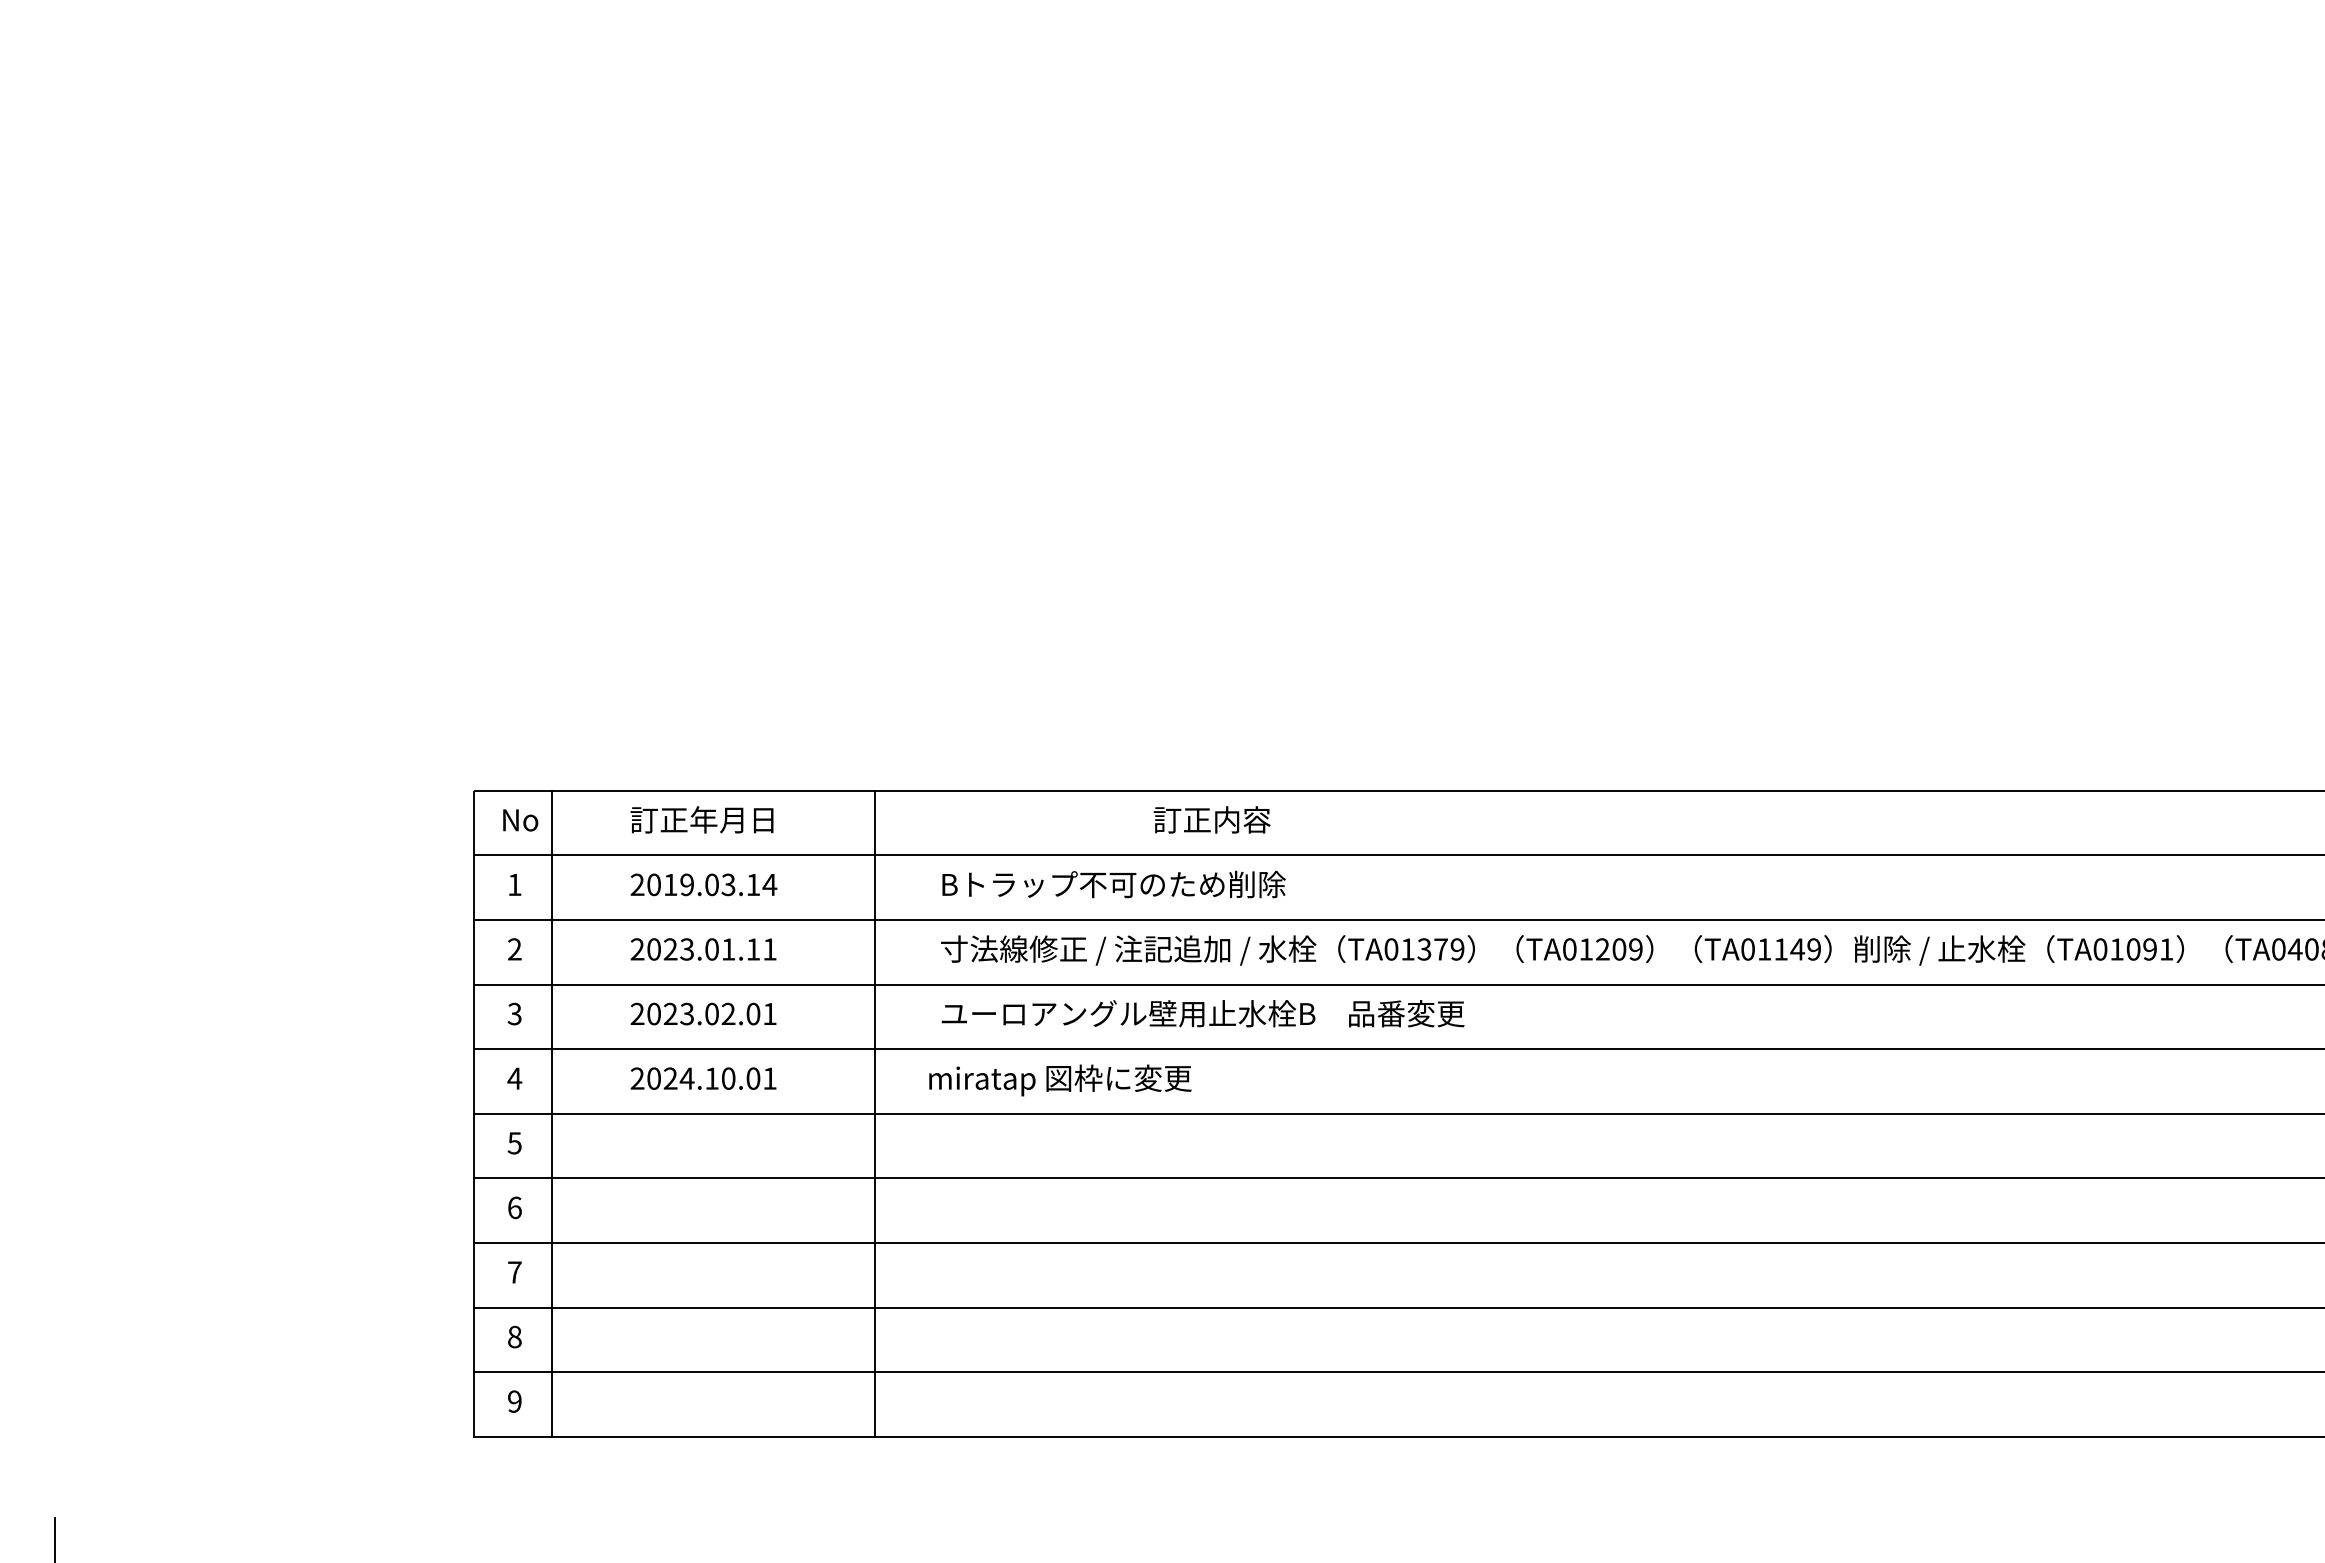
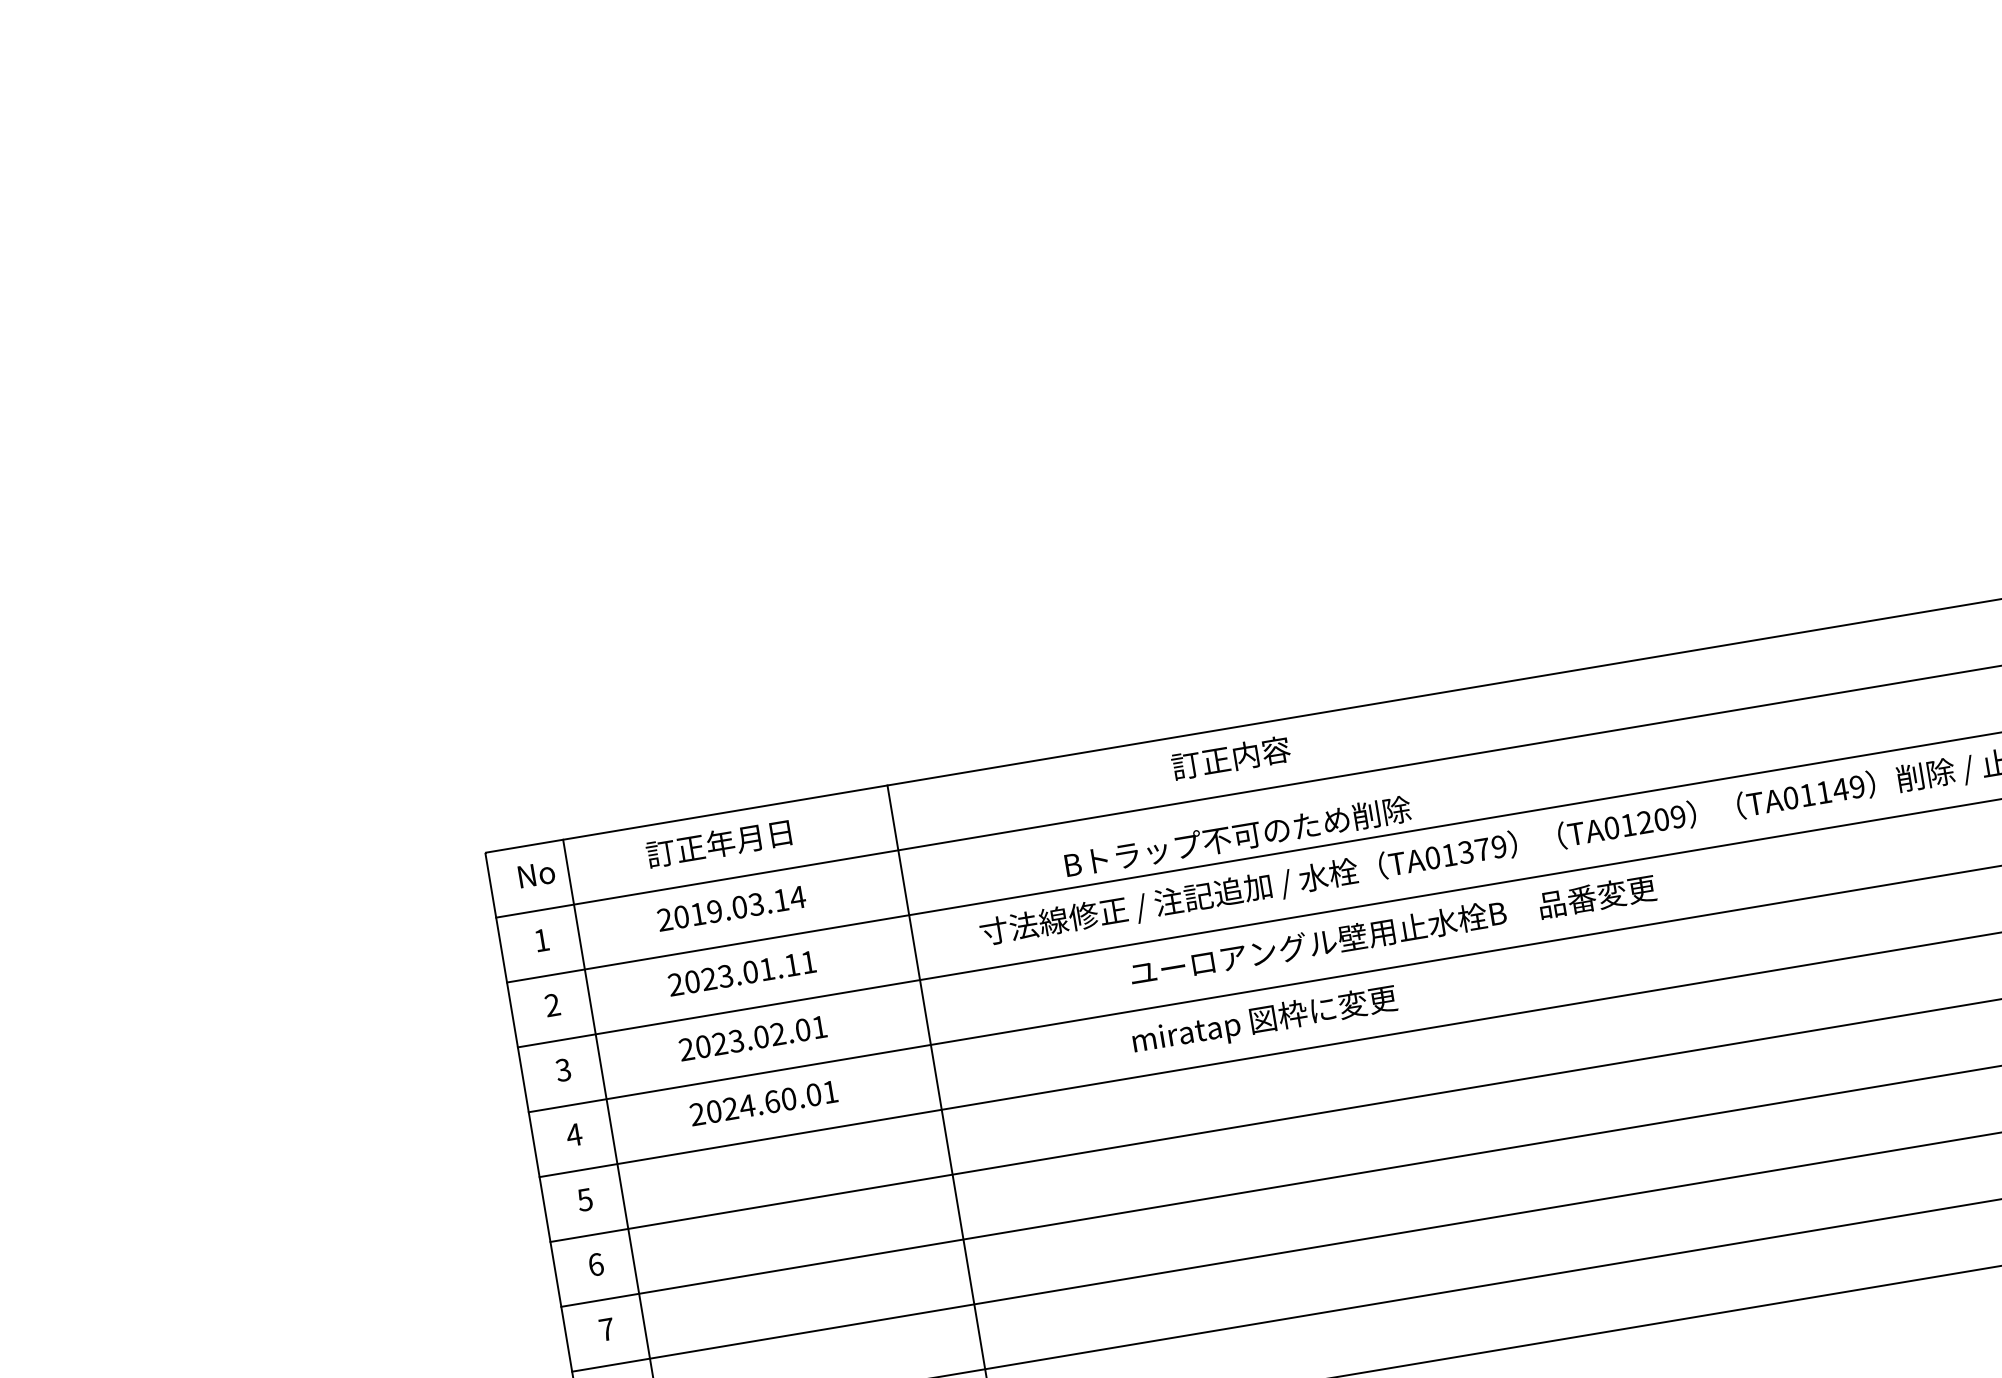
text: (1113, 884) -> (1237, 837), moved
text: (1202, 1013) -> (1392, 930), moved
text: (712, 1078) -> (772, 1101), 2024.10.01 -> 2024.60.01
text: (1060, 1080) -> (1265, 1021), moved

